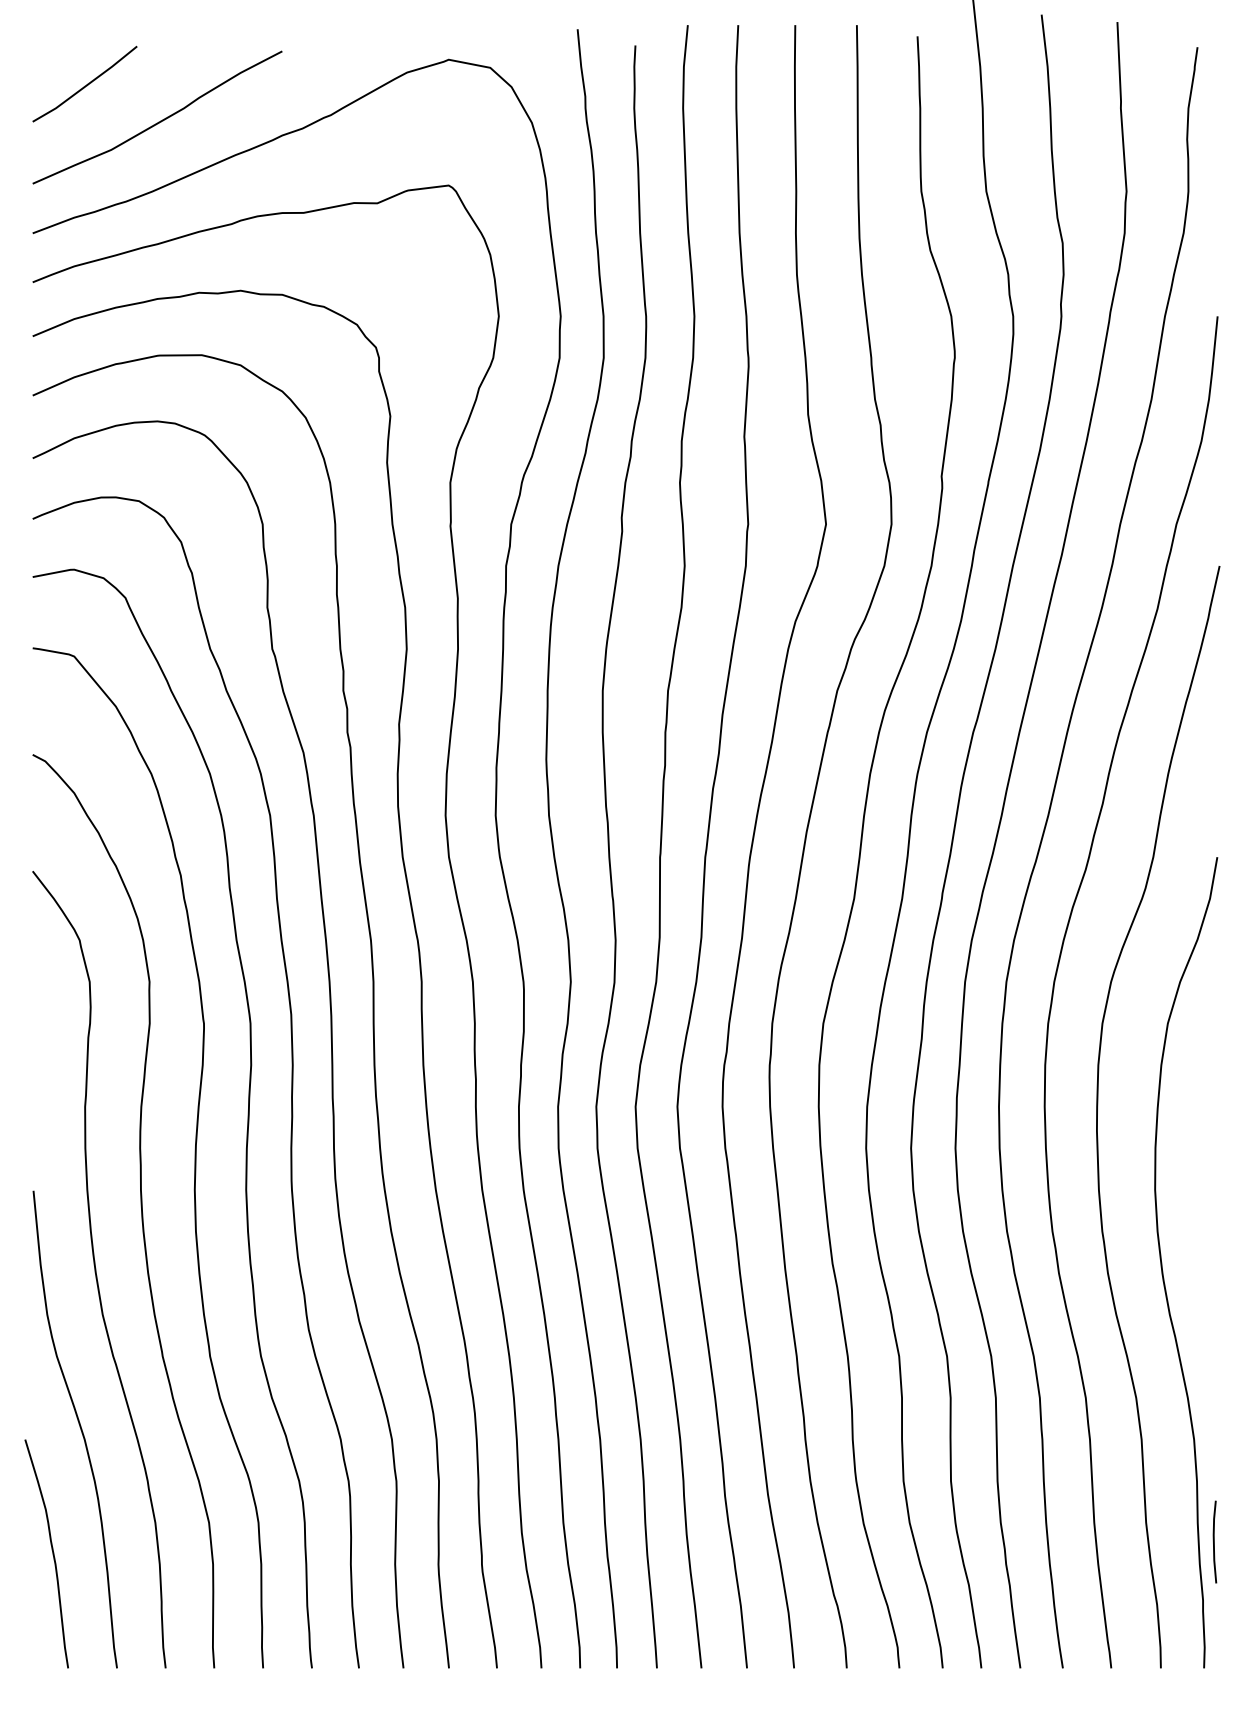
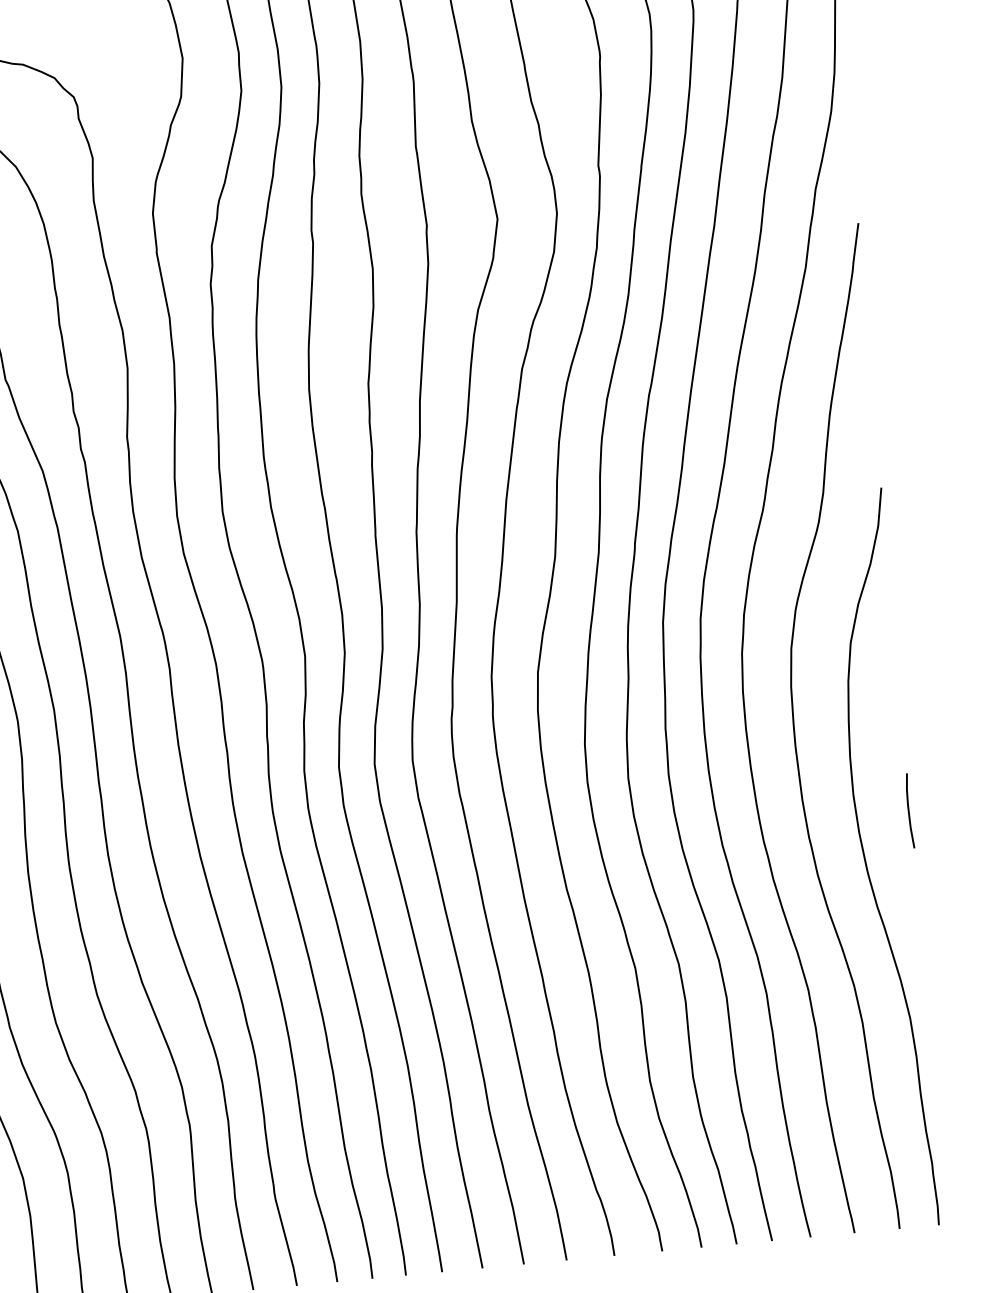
line: (1214, 1541) -> (909, 810), moved

